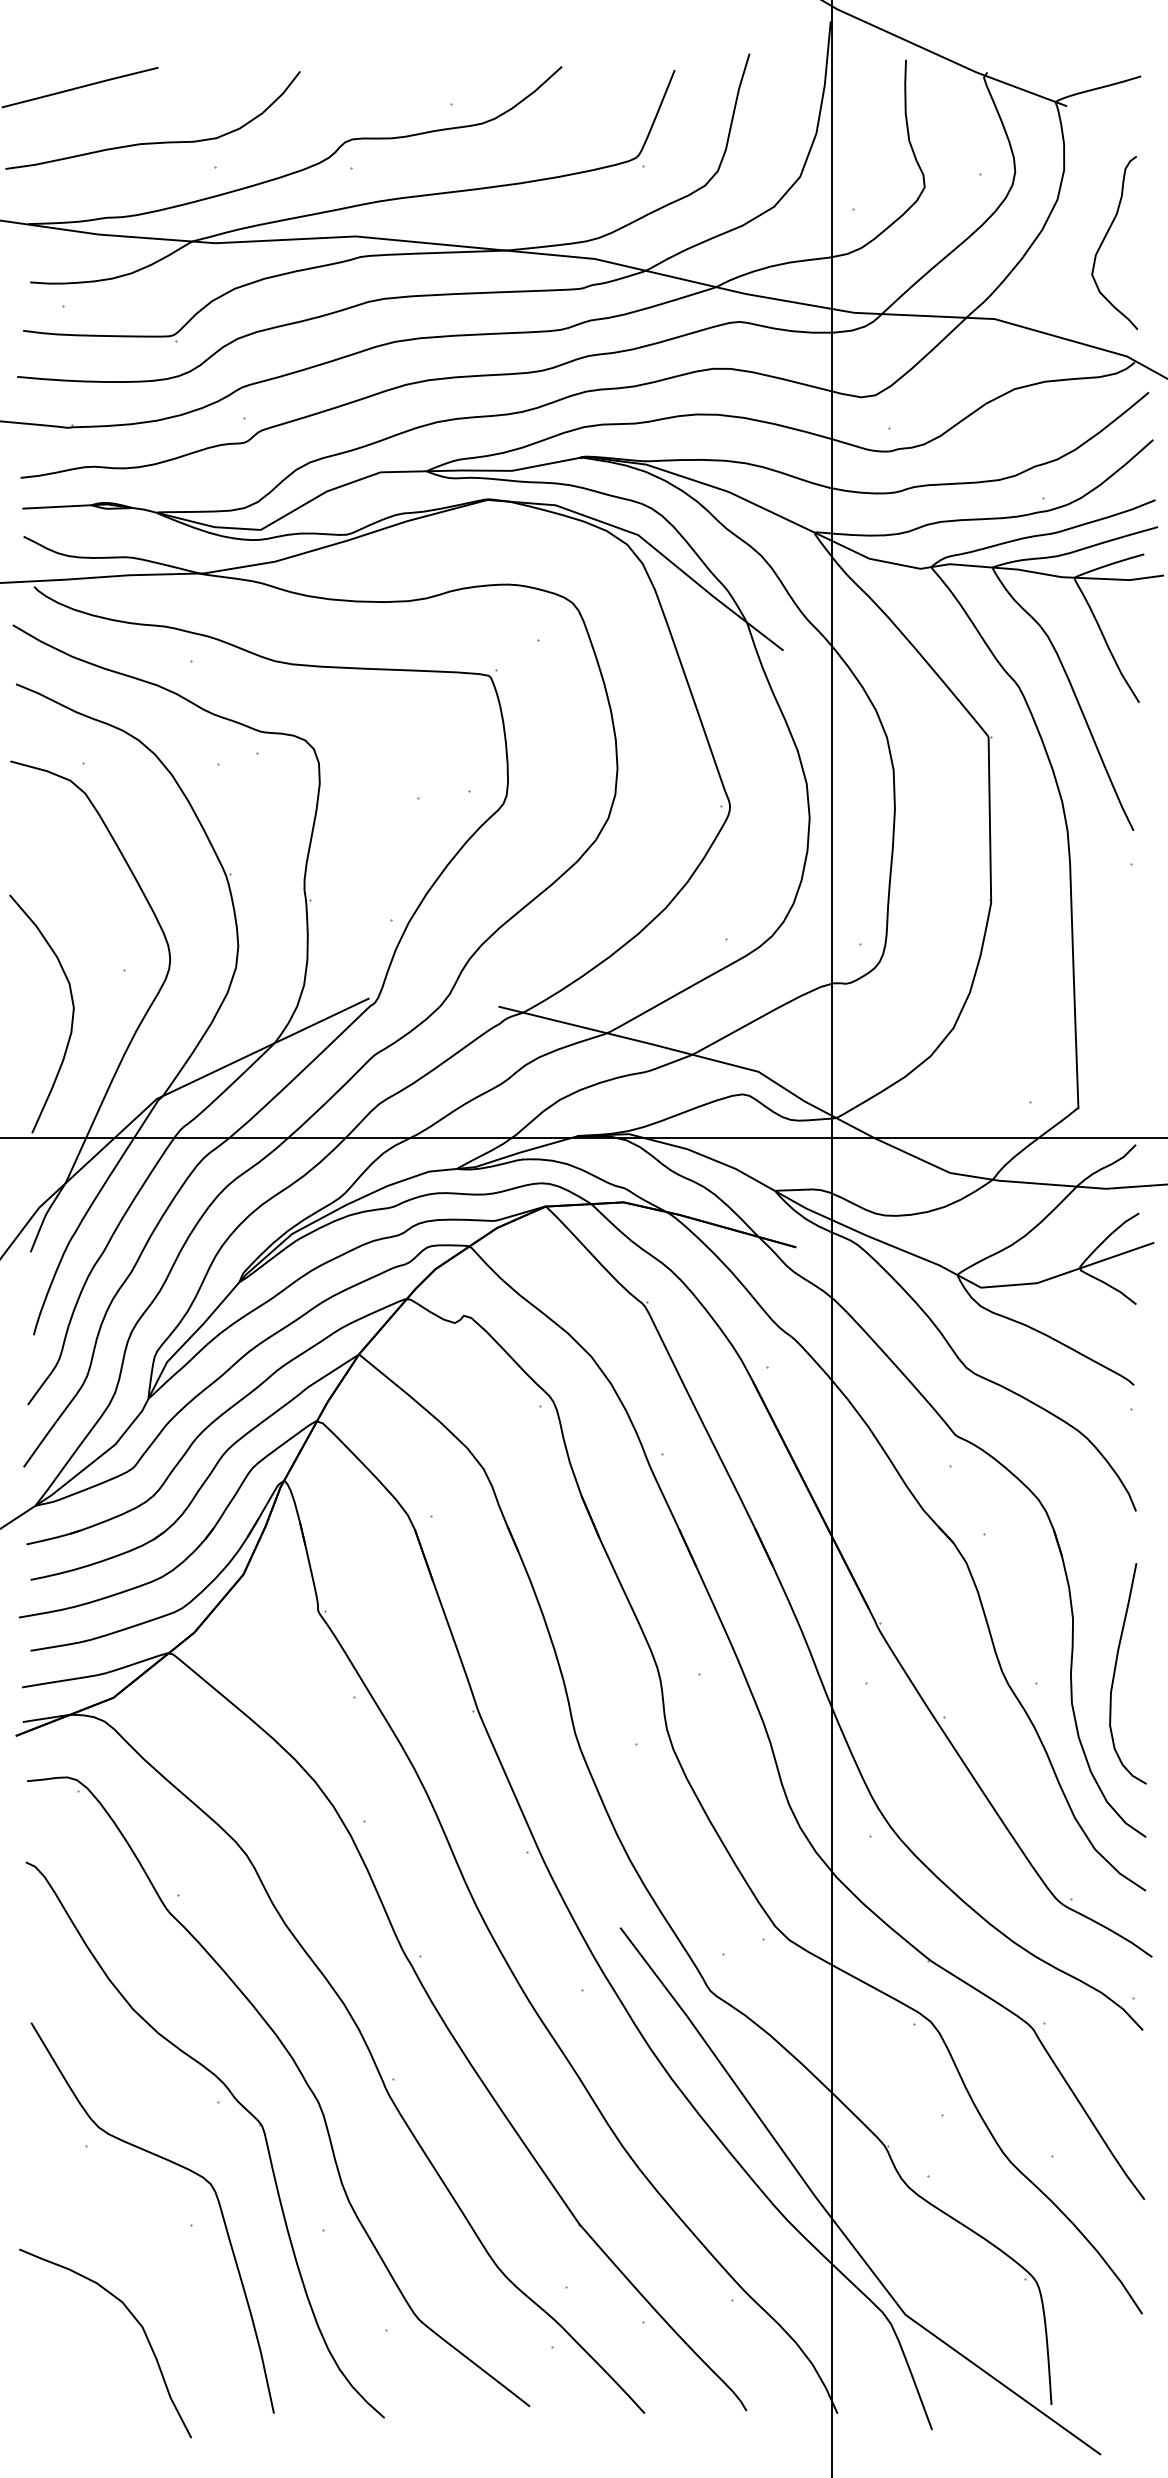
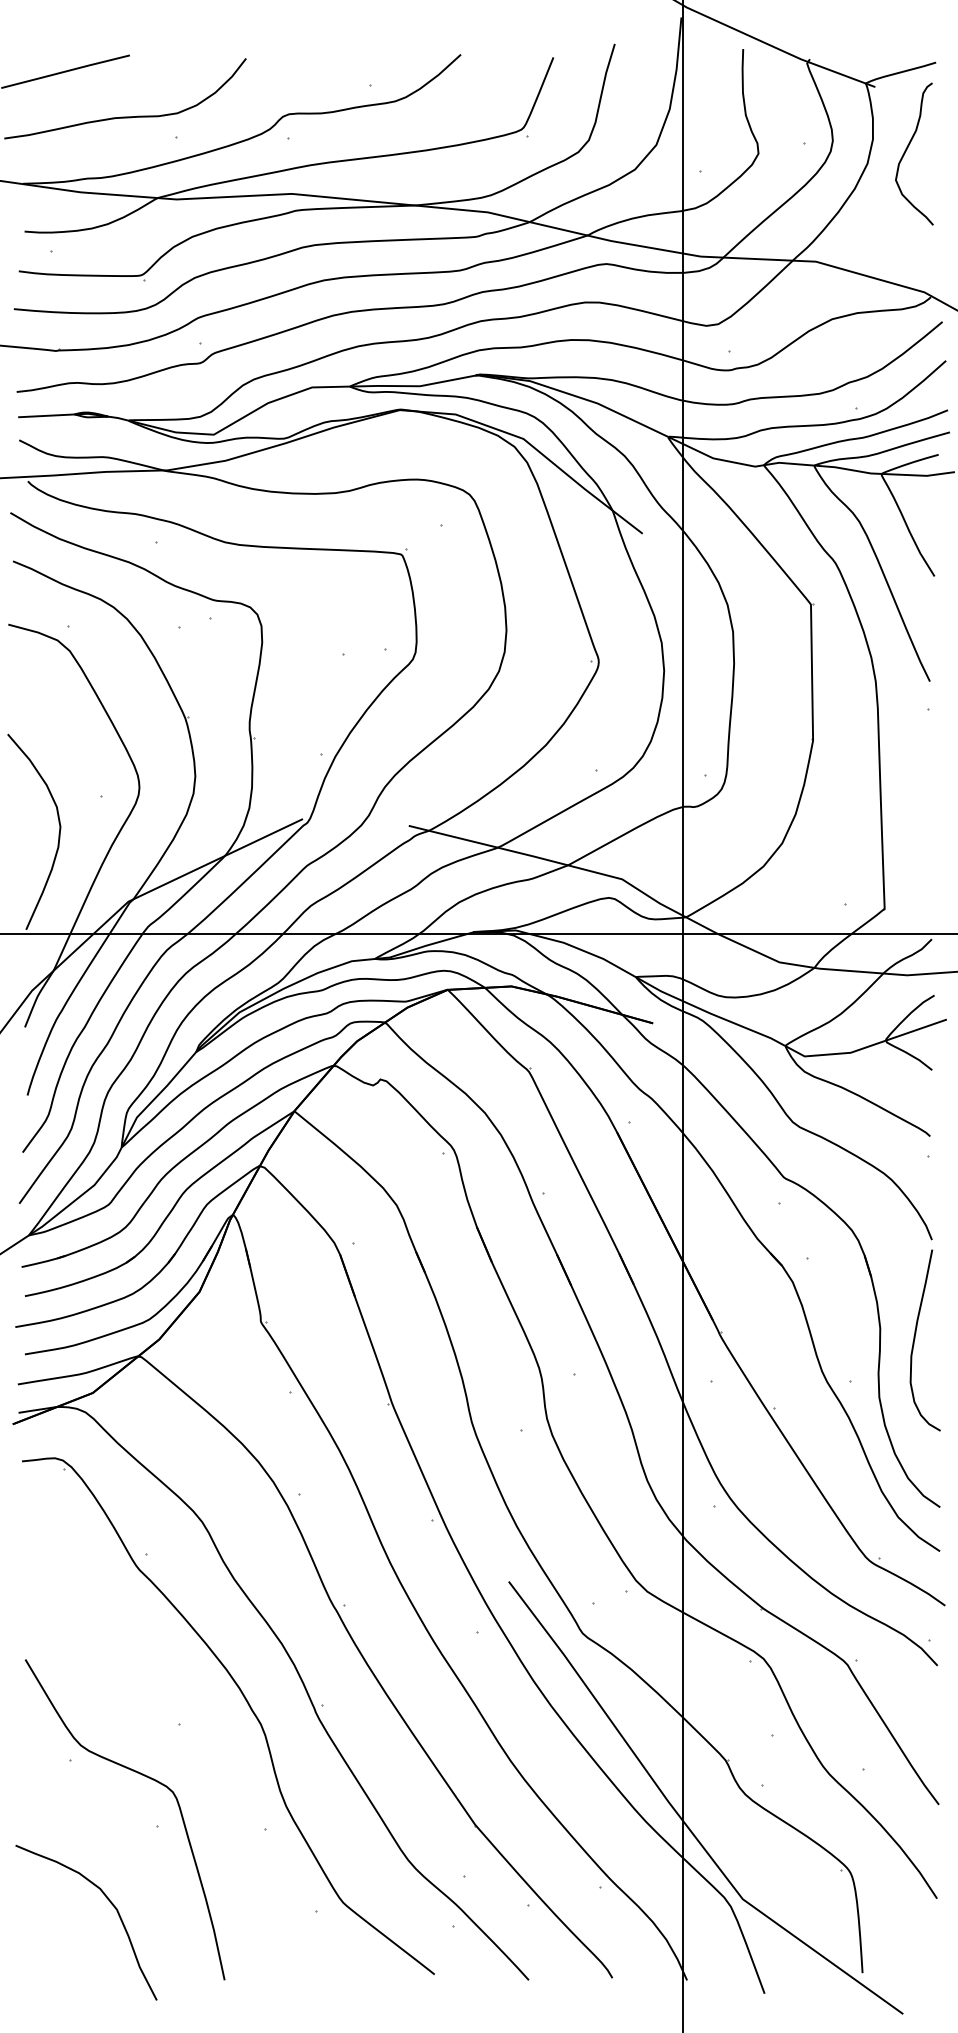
curve: (1105, 238) -> (906, 150), moved
curve: (1115, 1673) -> (915, 1340), moved
part: (239, 2104) -> (196, 1726), removed

